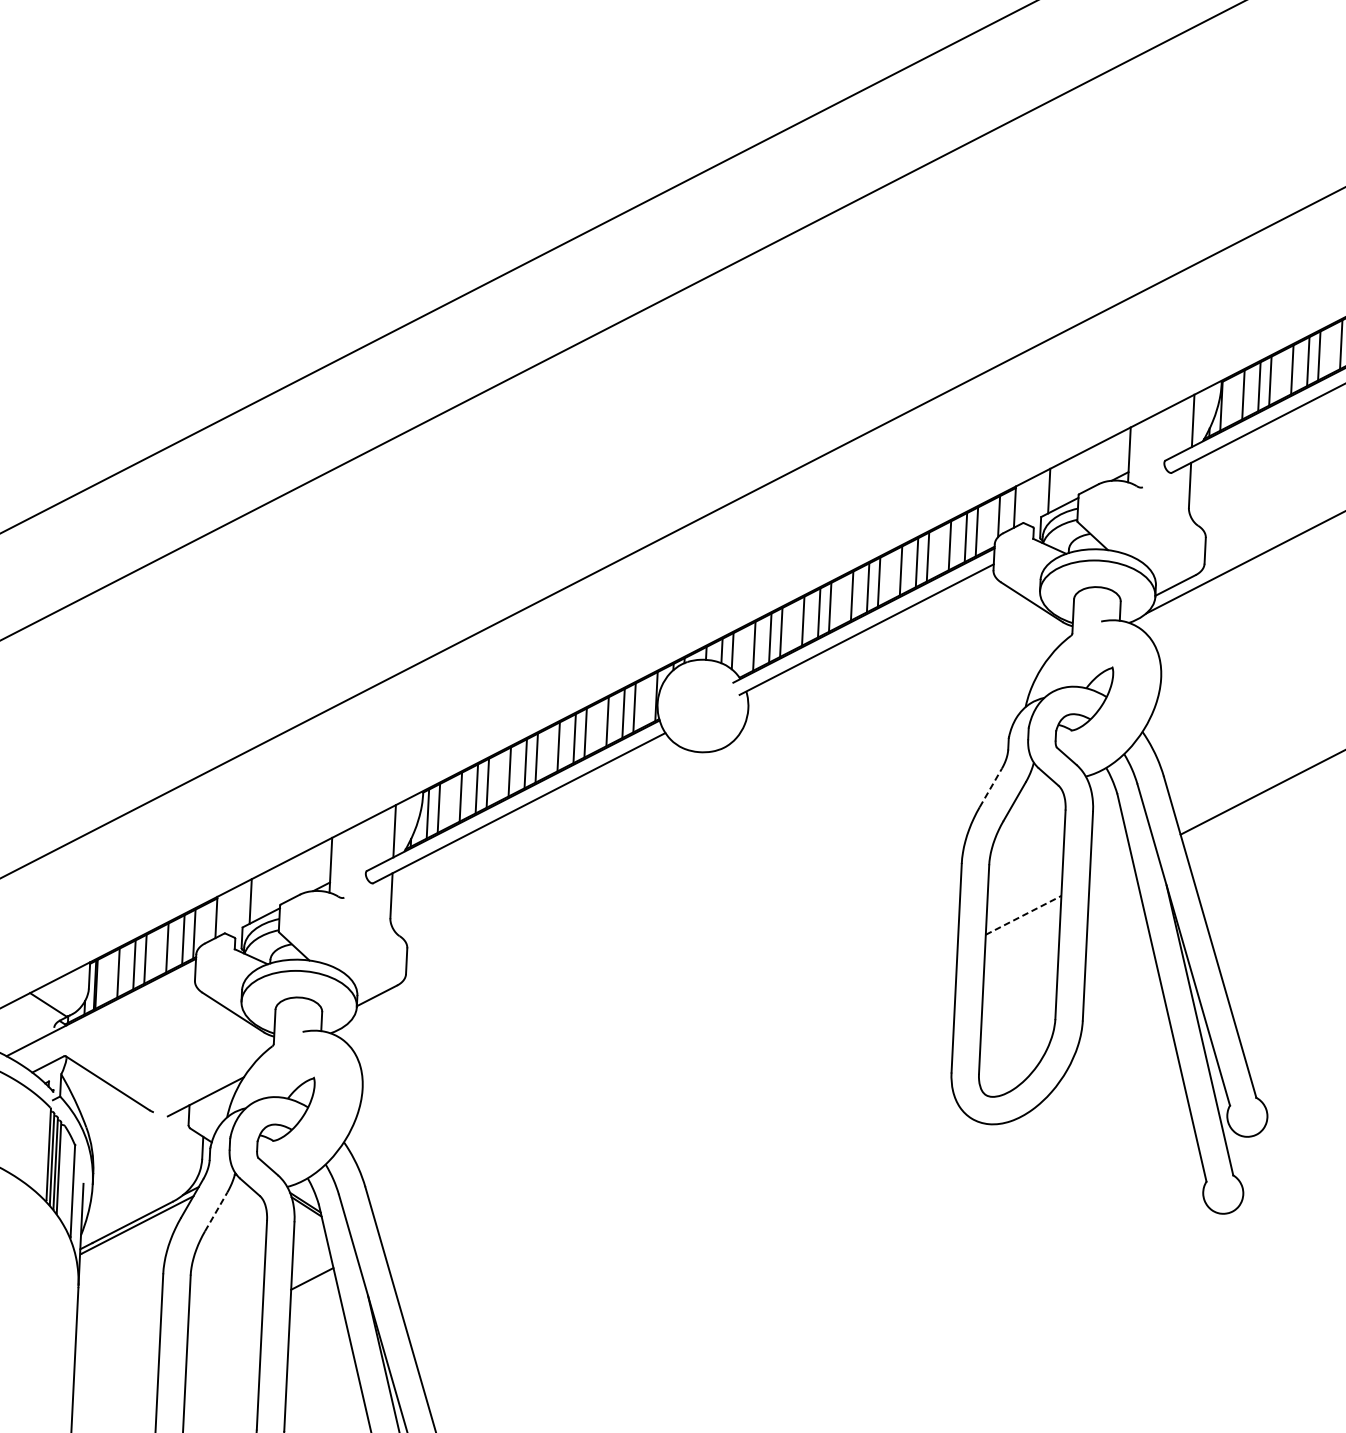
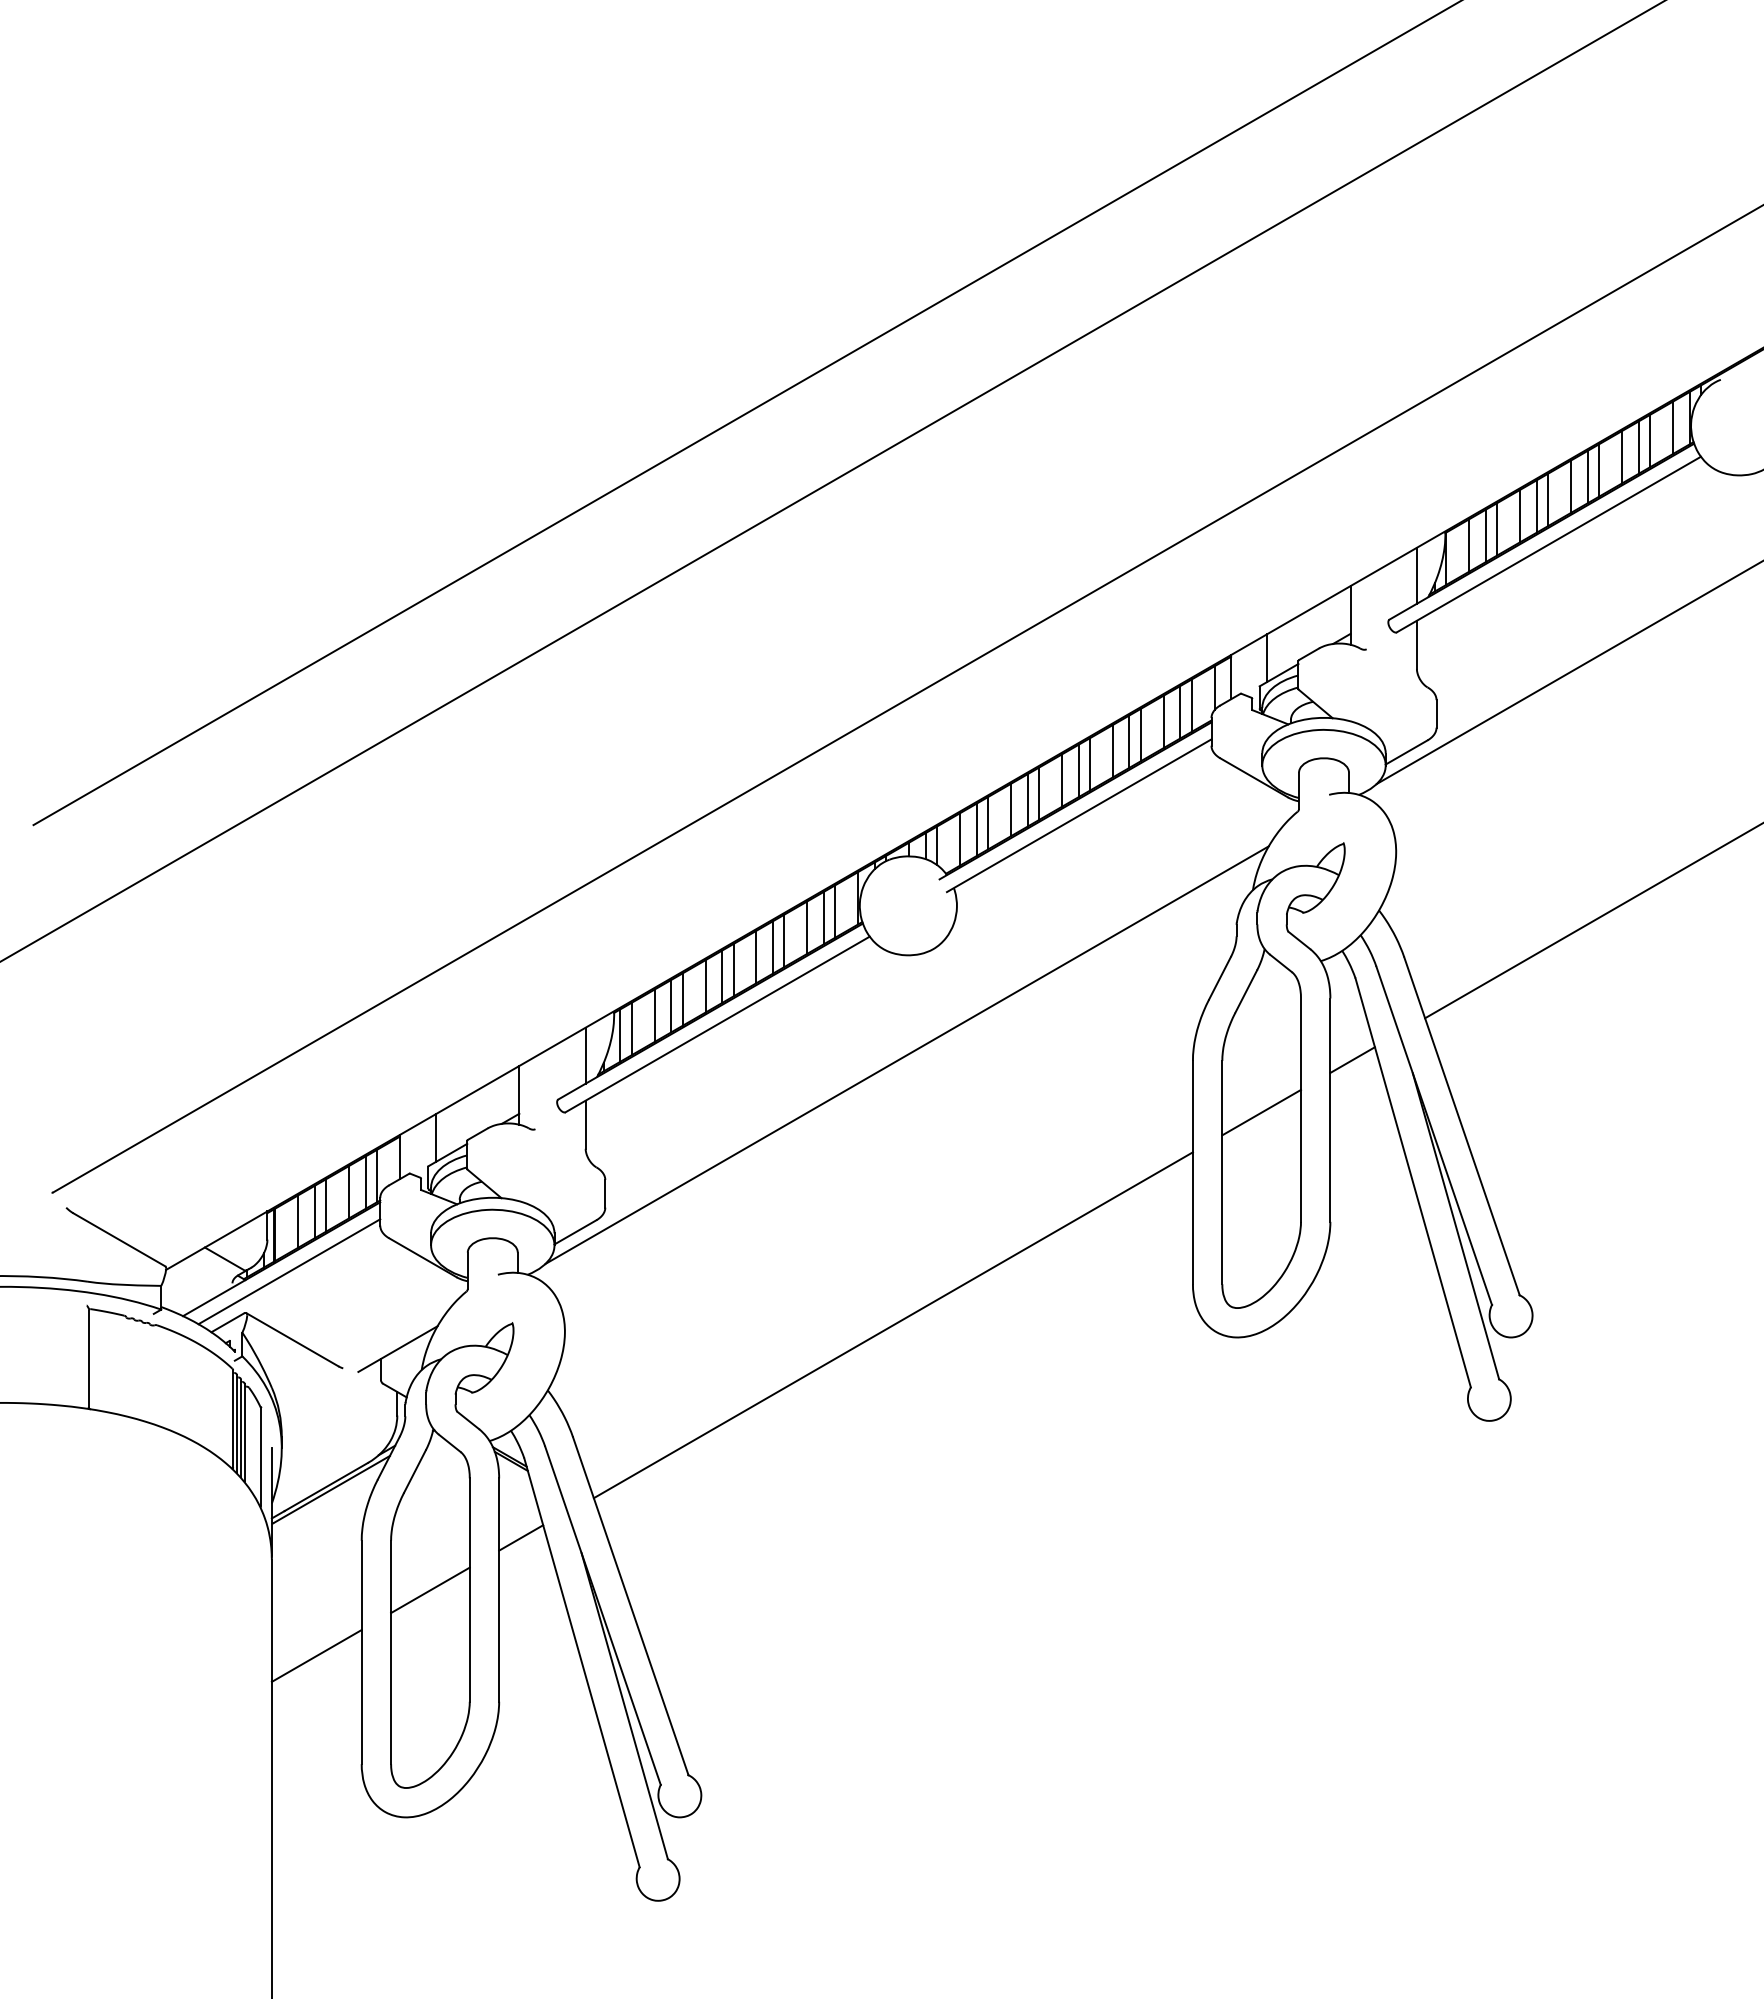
line: (991, 788) -> (1220, 978), dashed -> solid
line: (694, 844) -> (906, 1054), added
line: (1110, 869) -> (1352, 1059), added
line: (1024, 915) -> (1262, 1112), dashed -> solid
line: (108, 1019) -> (289, 1271), added
line: (668, 1097) -> (892, 1325), added
line: (215, 1211) -> (414, 1471), dashed -> solid
line: (225, 1323) -> (430, 1590), added
line: (115, 1379) -> (316, 1655), added

